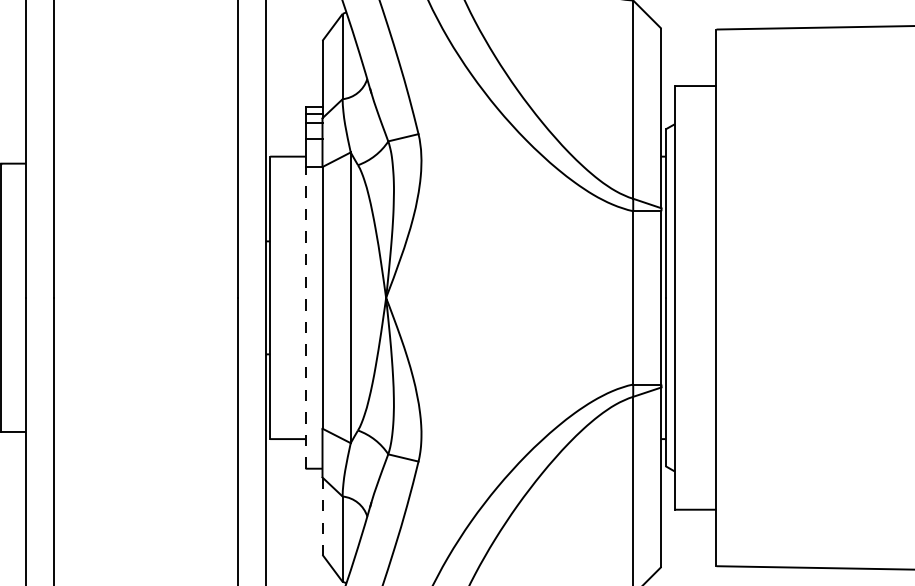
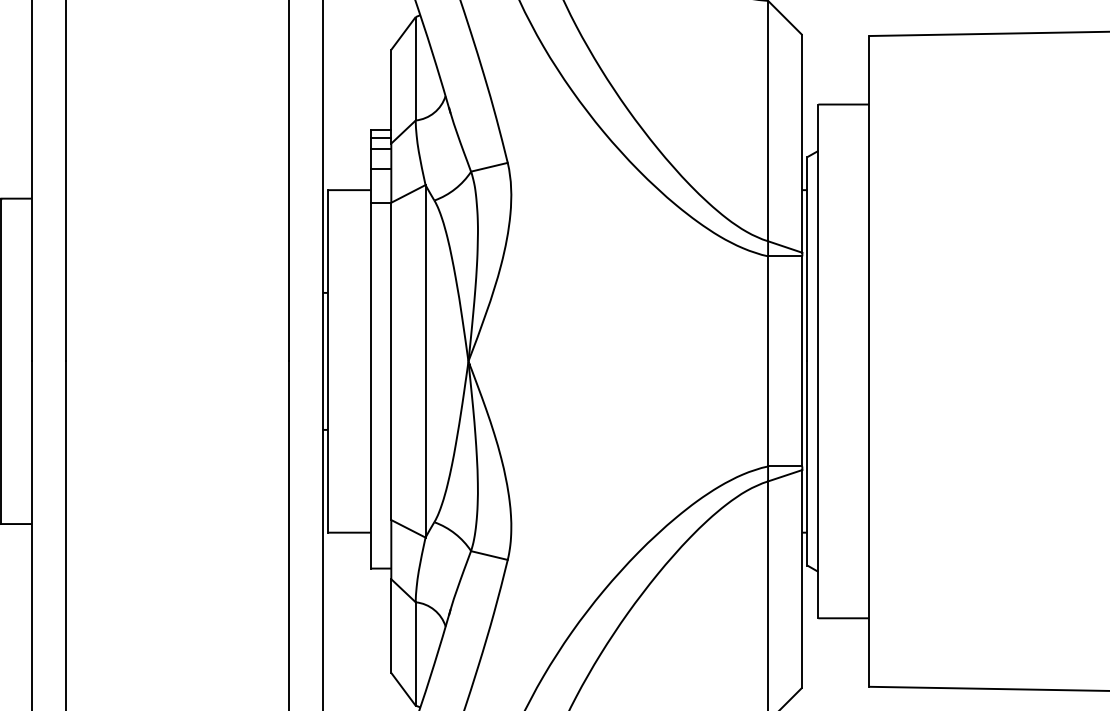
line: (305, 317) -> (370, 385), dashed -> solid
line: (322, 516) -> (391, 626), dashed -> solid

